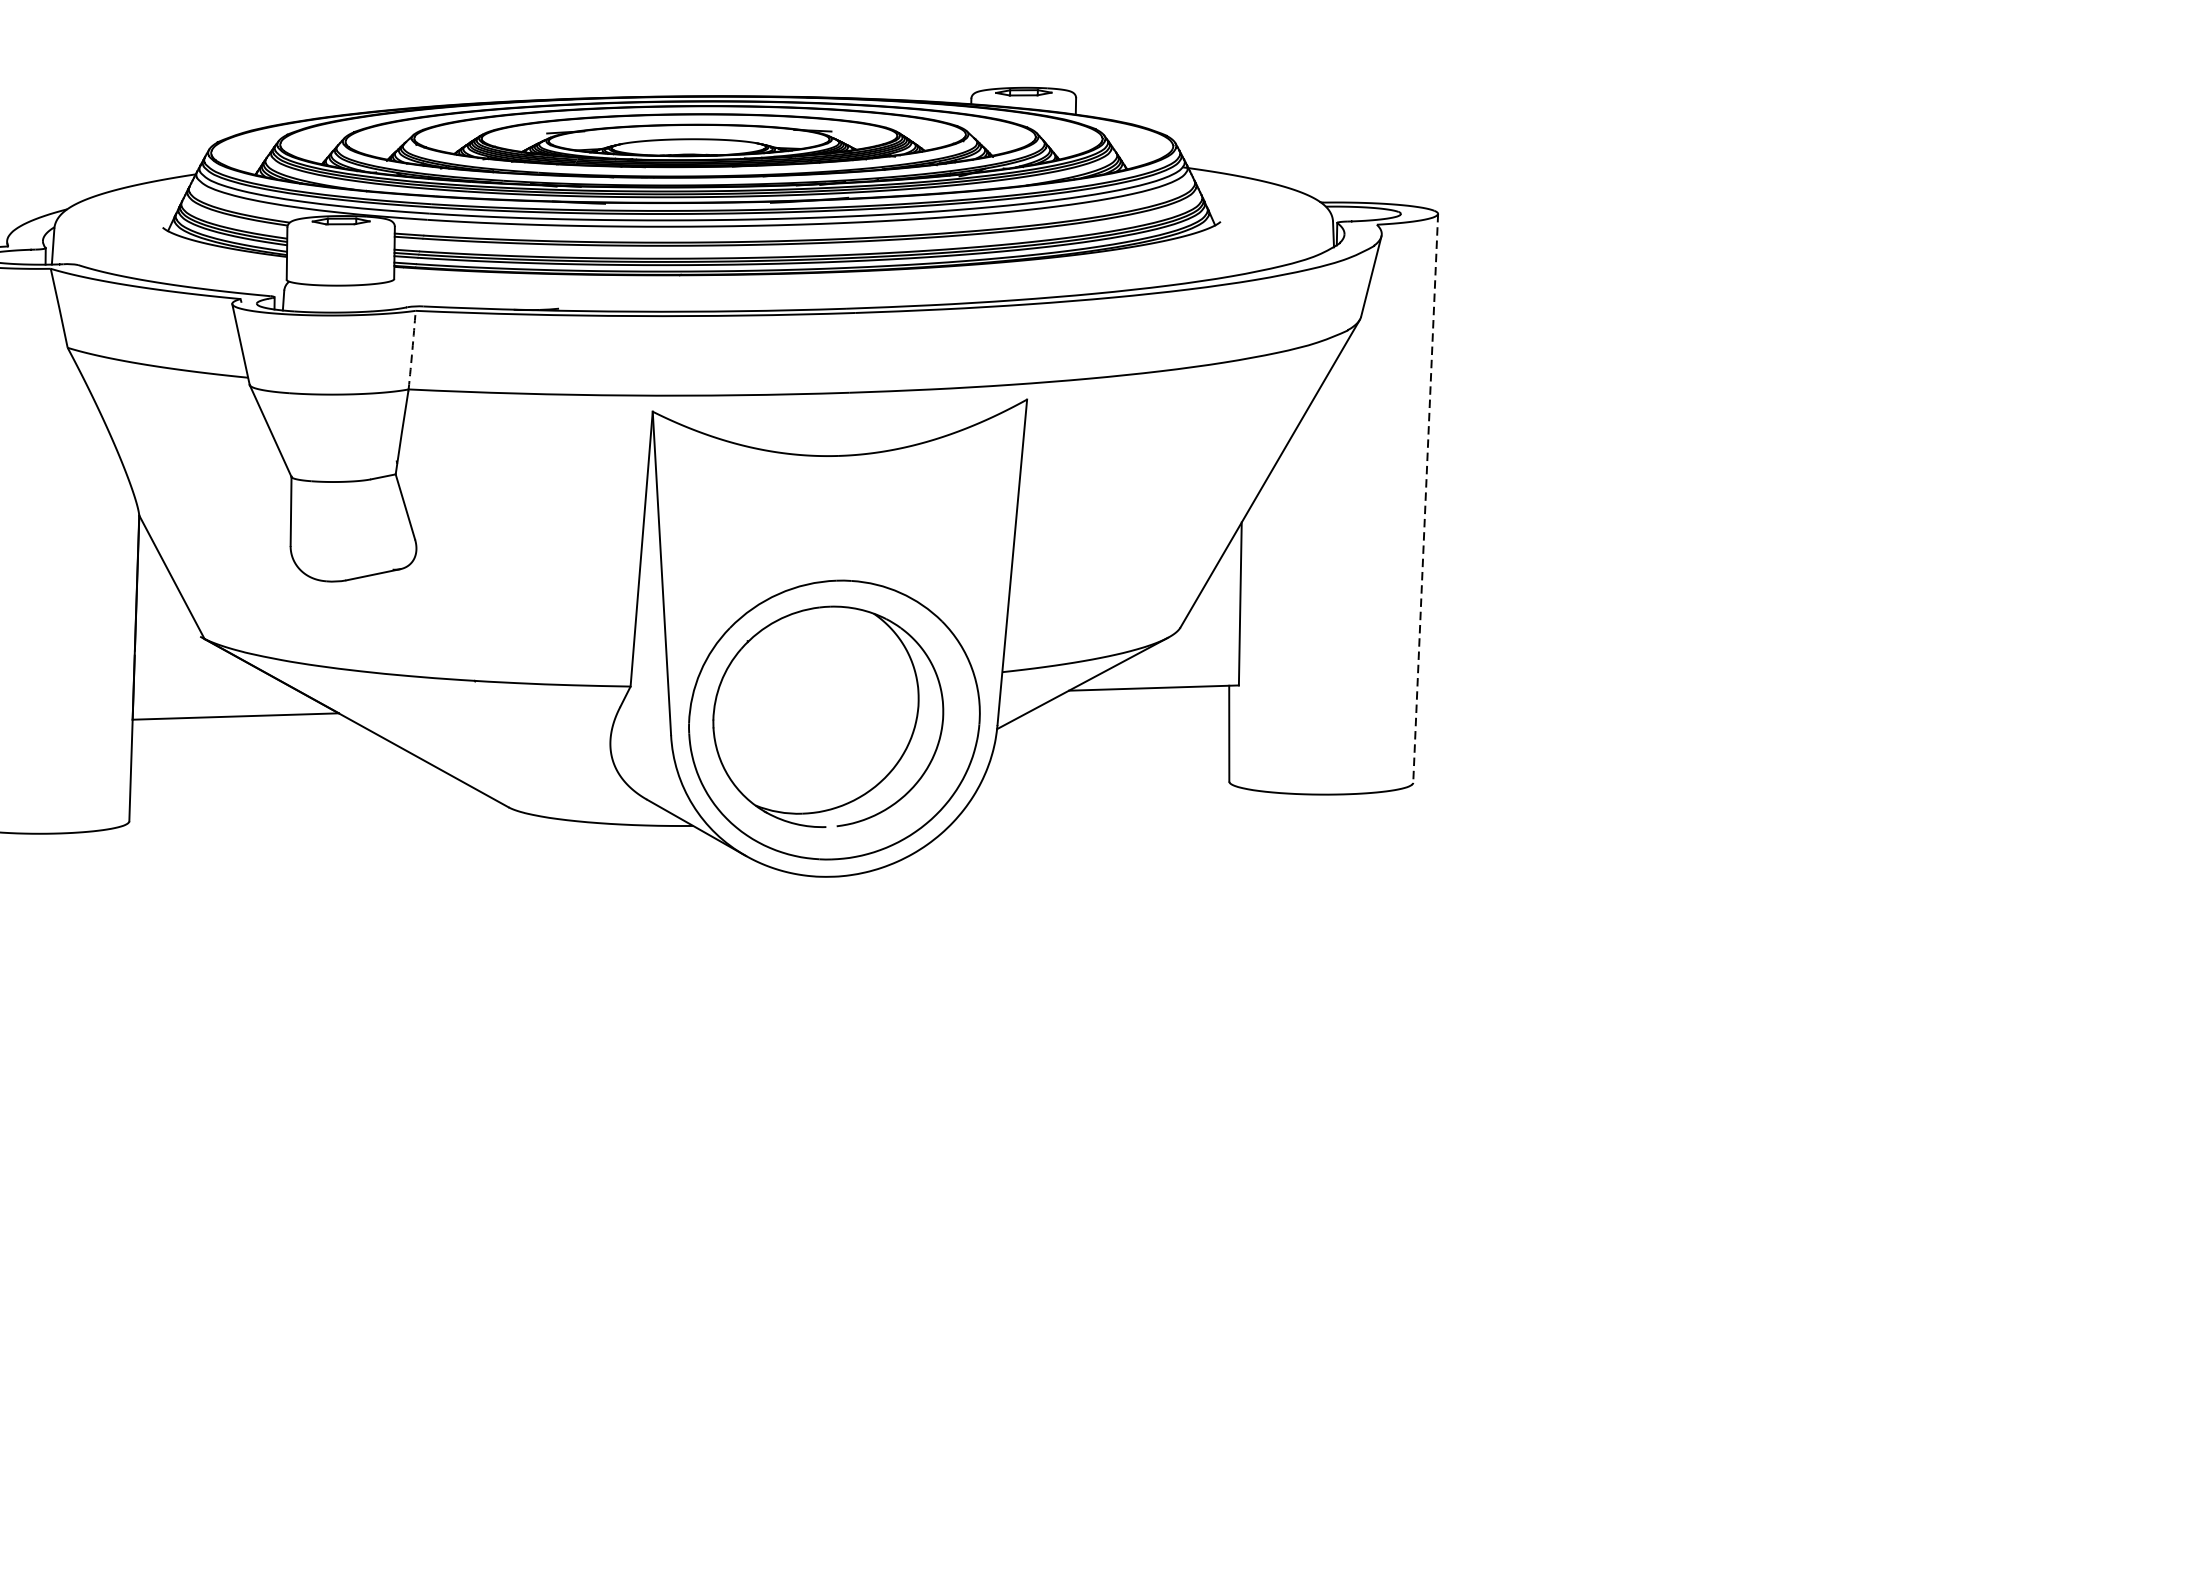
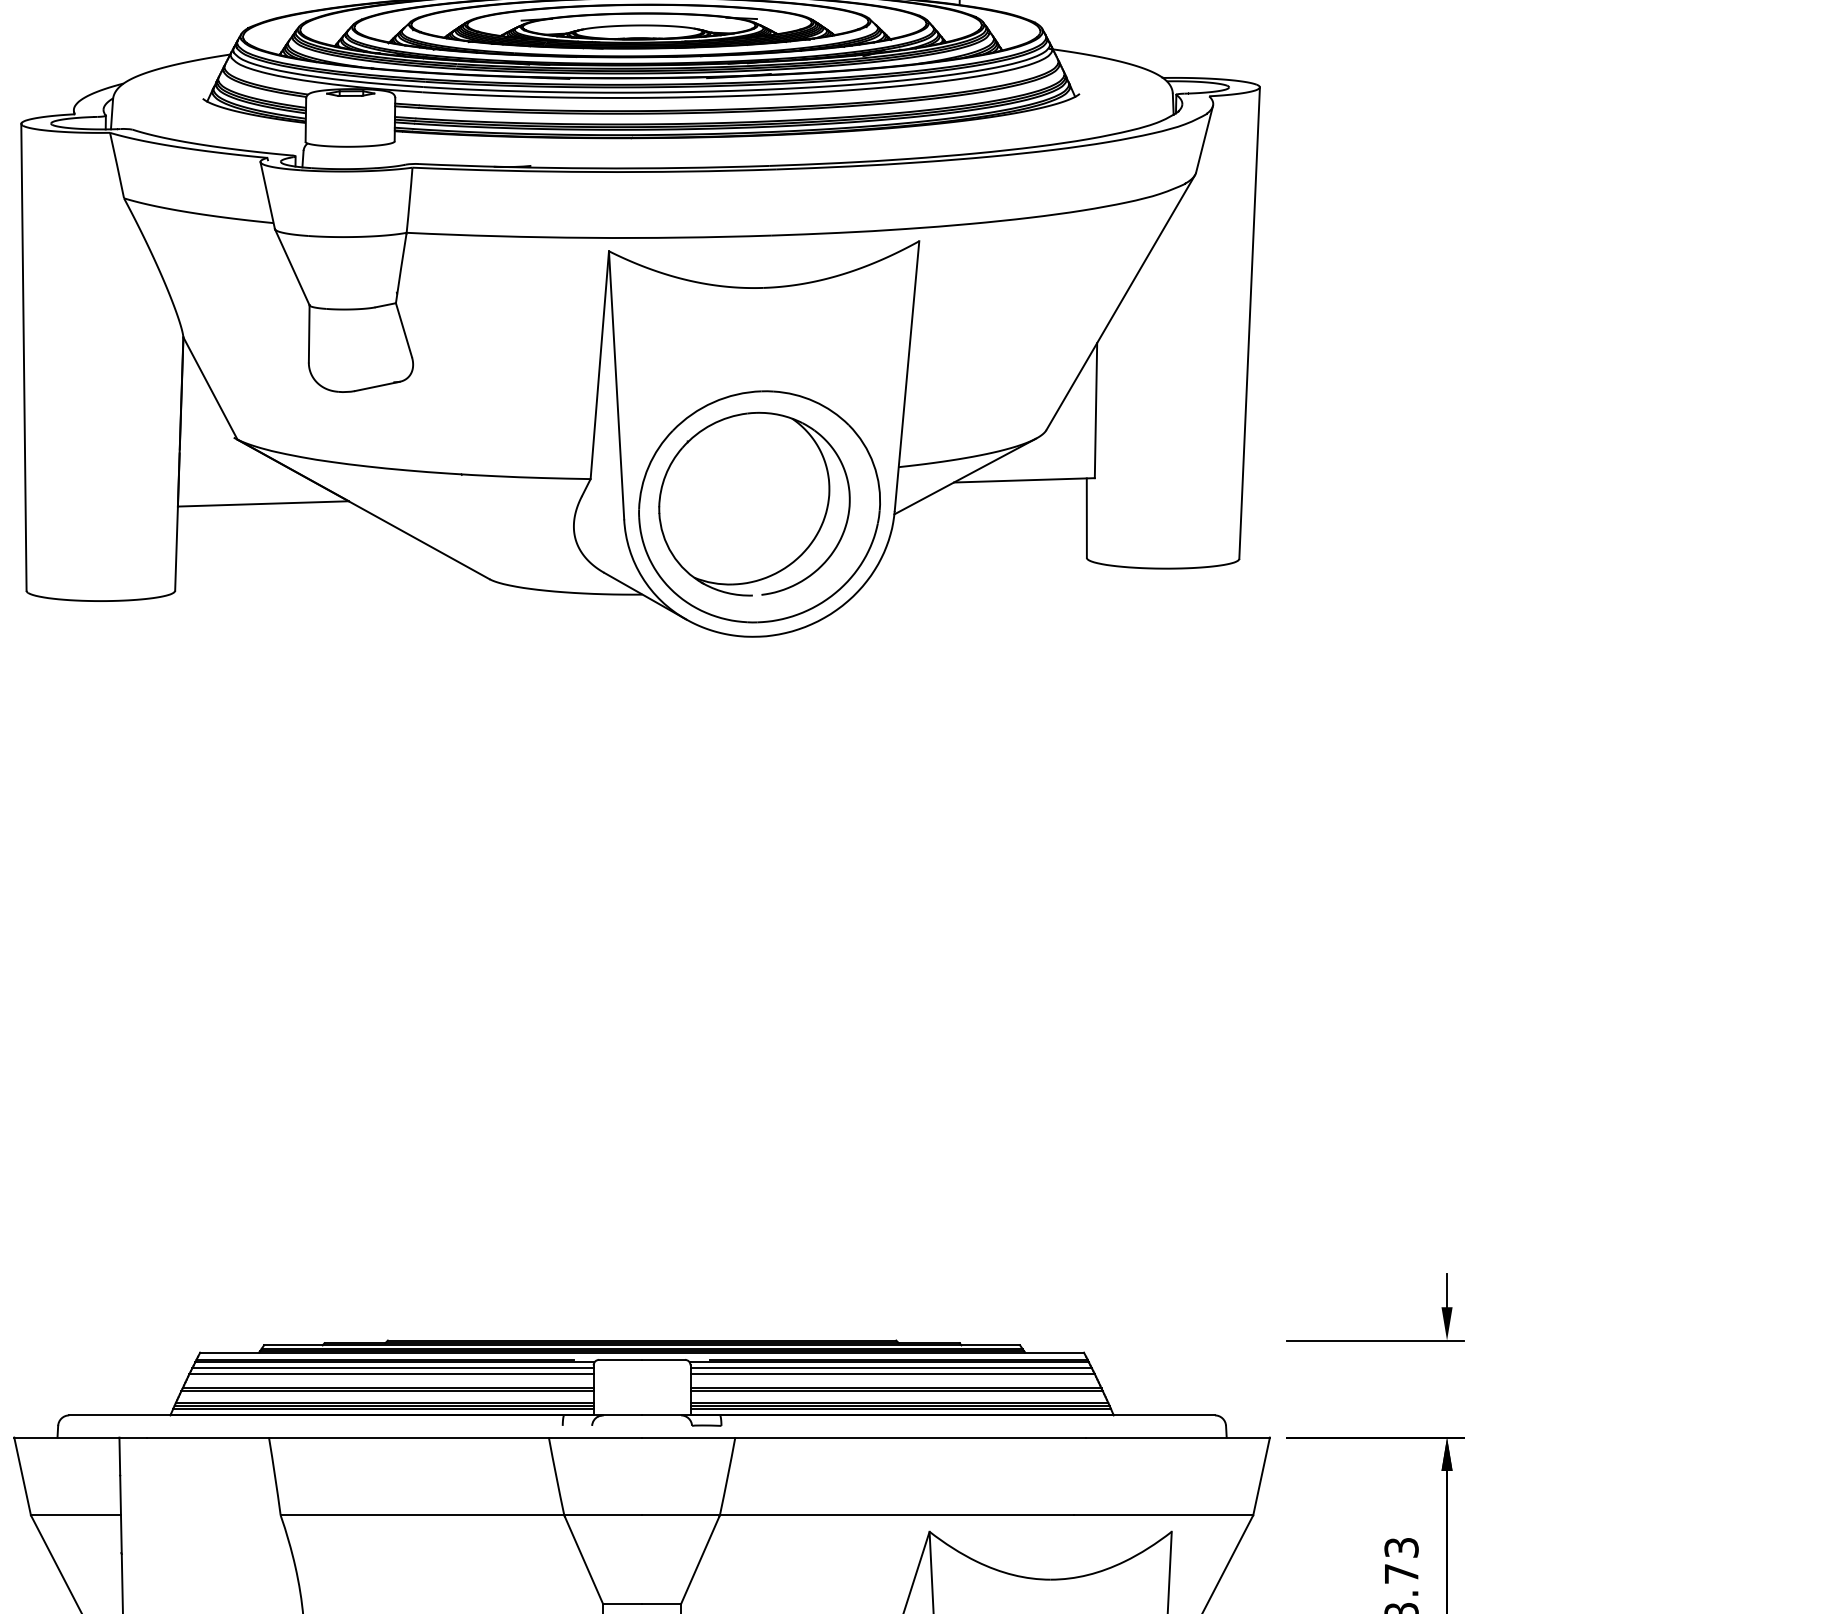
arc: (412, 350) -> (409, 200), dashed -> solid
line: (1425, 498) -> (1249, 323), dashed -> solid

